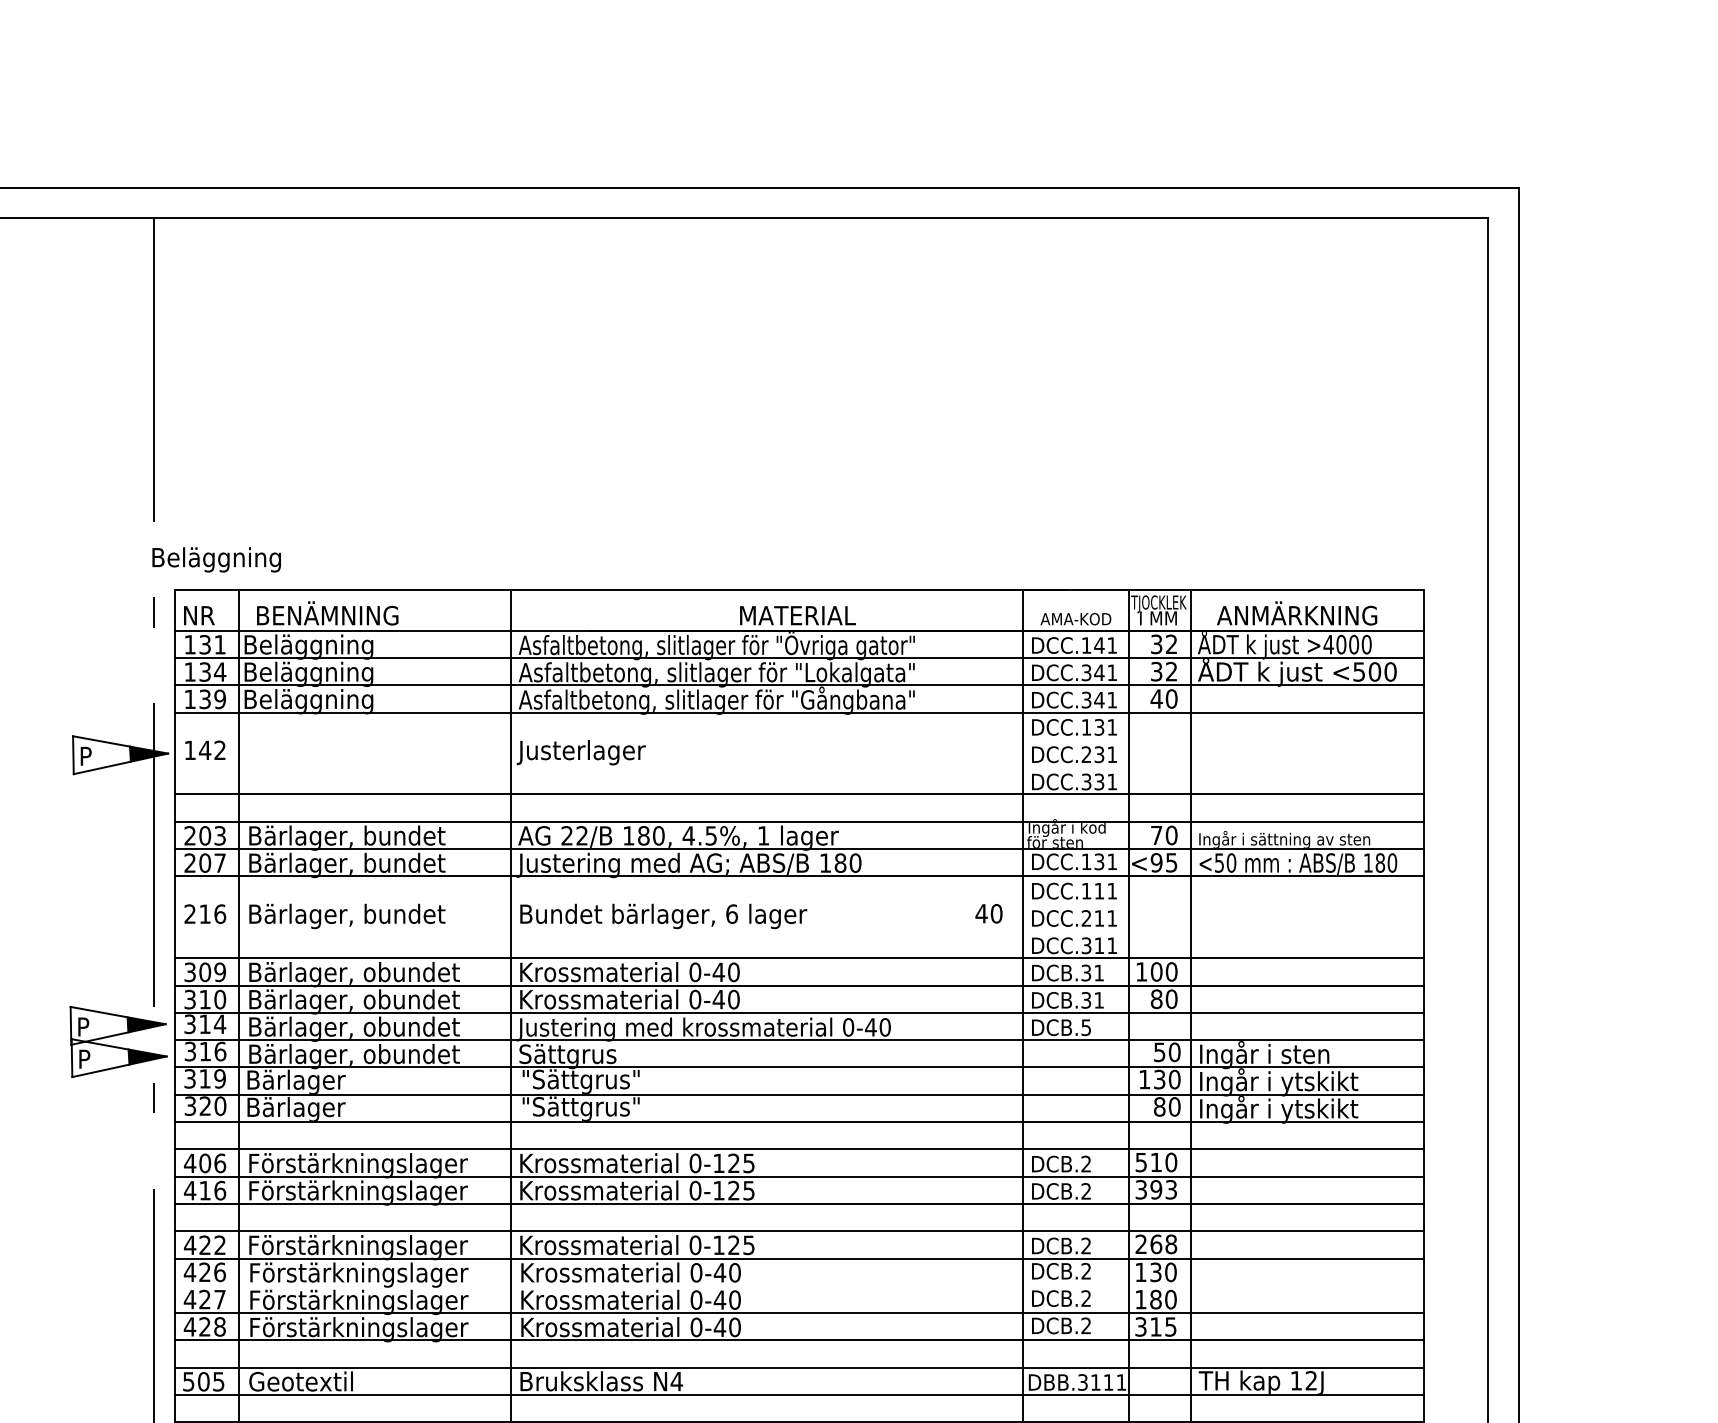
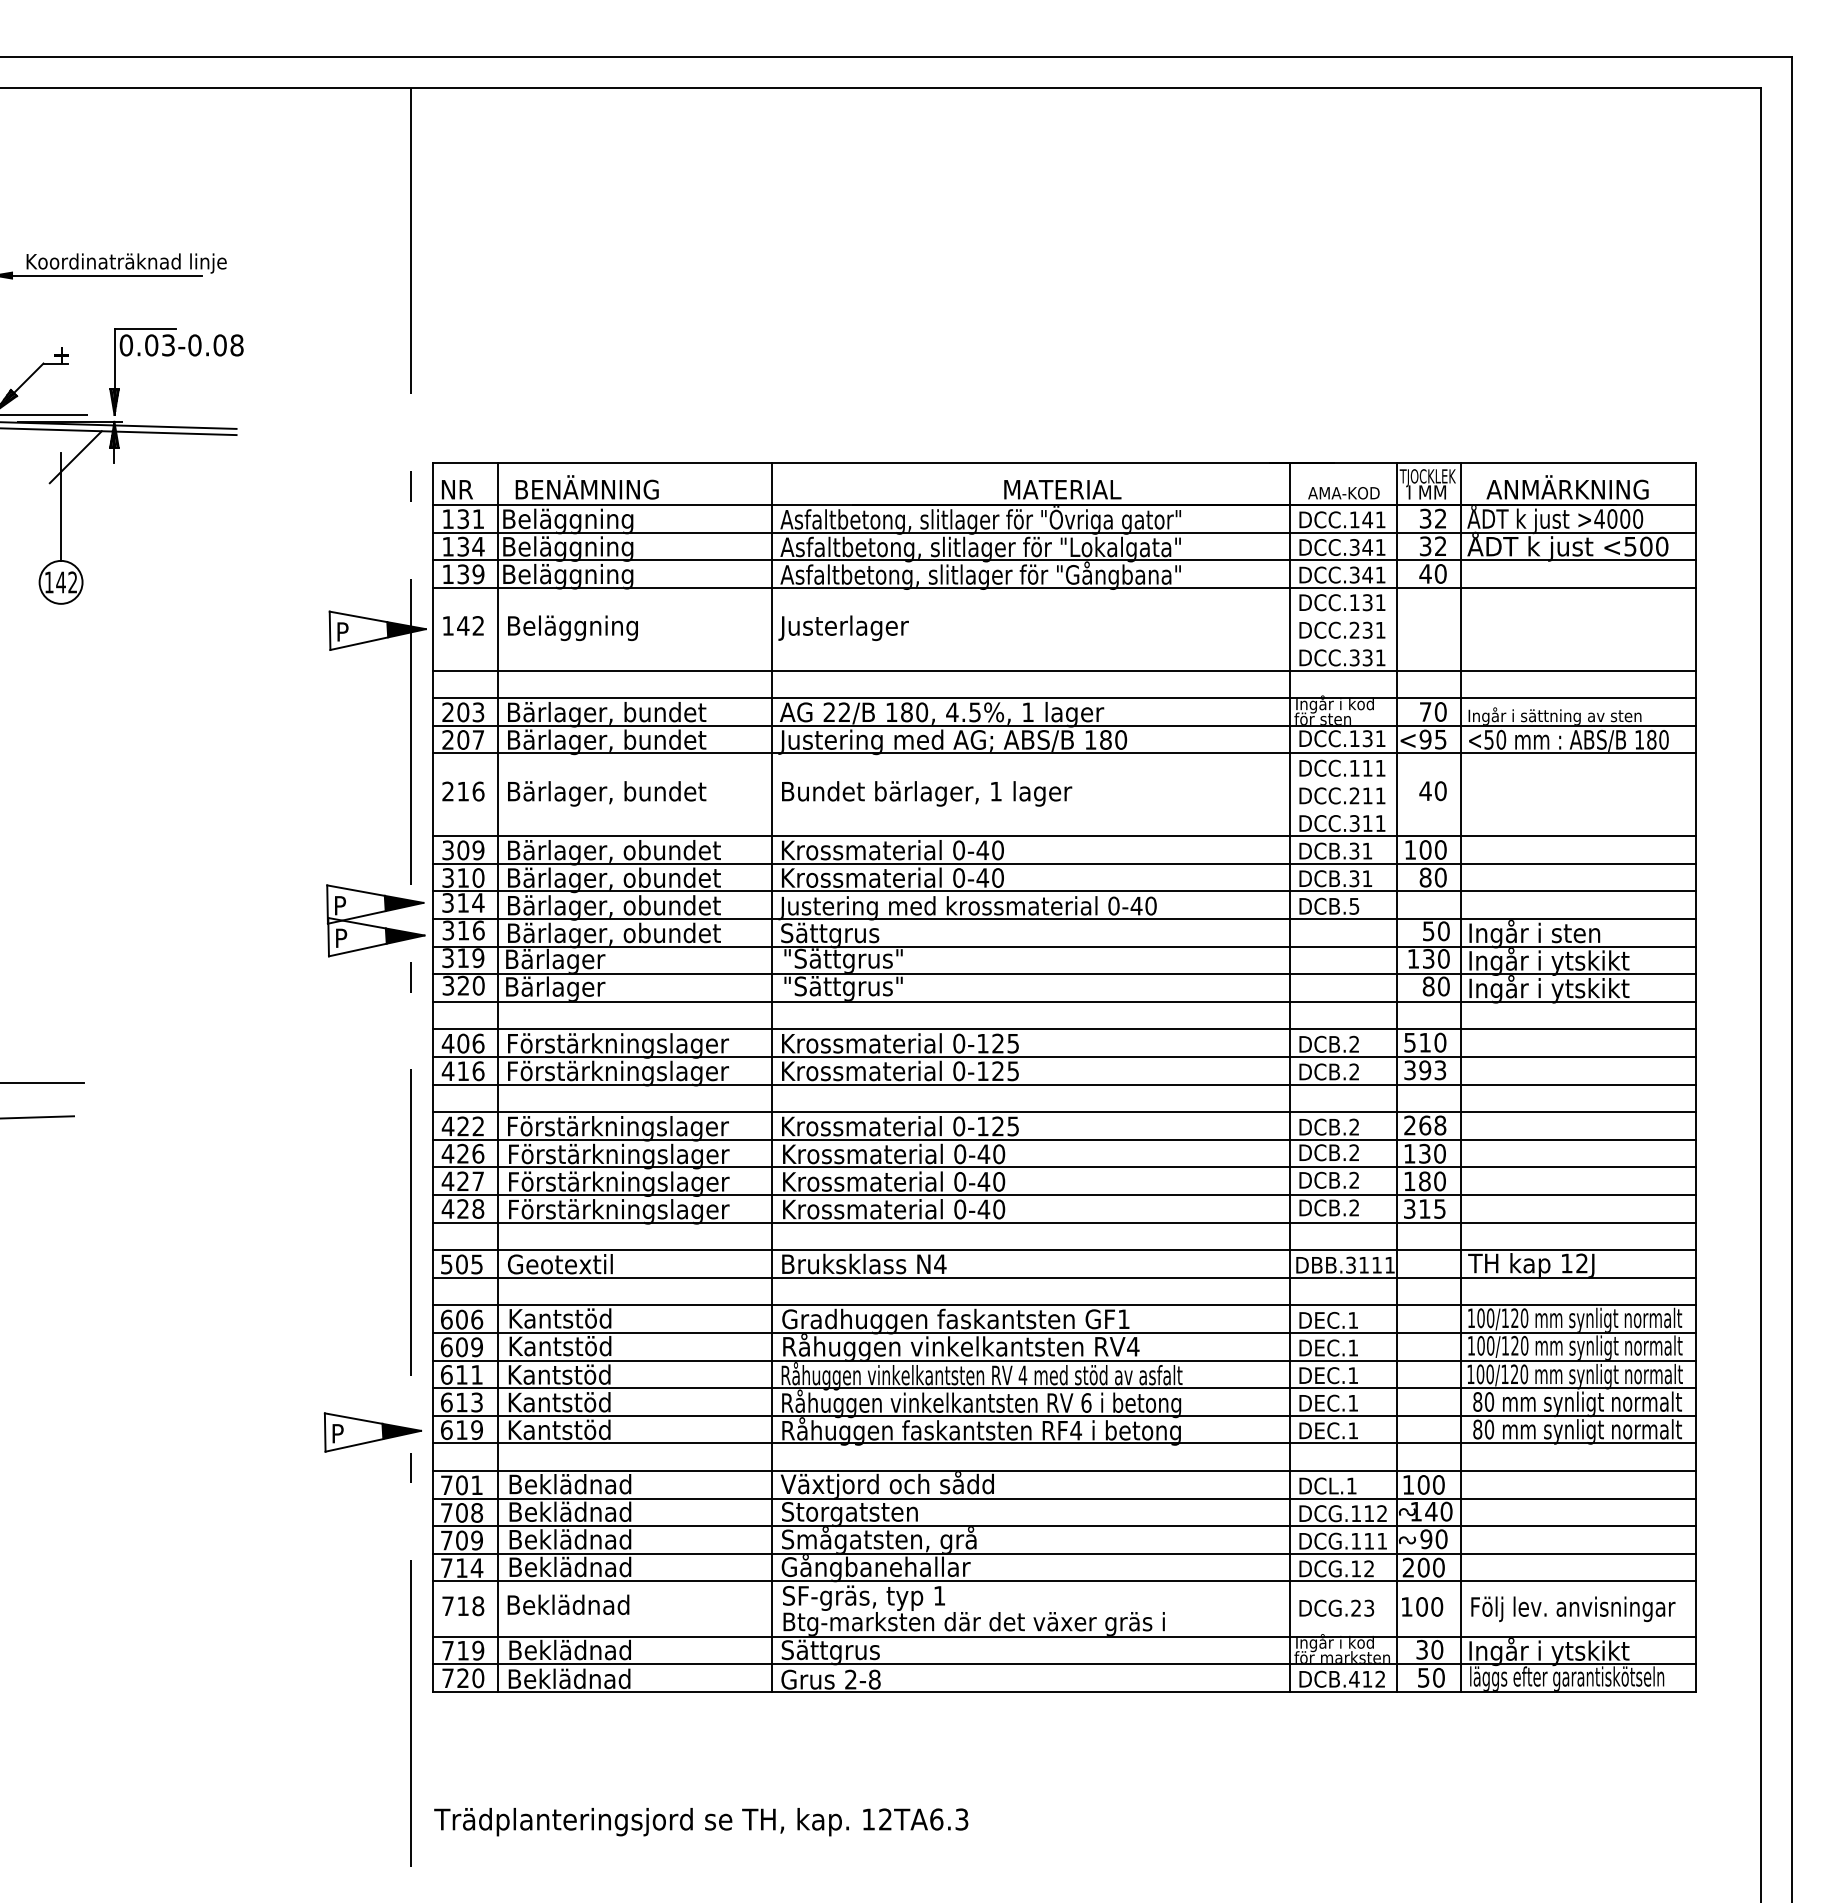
text: (216, 559) -> (572, 627), moved
text: (732, 914) -> (996, 791), 6 -> 1
text: (988, 914) -> (1432, 791), moved
line: (799, 1285) -> (1064, 1167), added

